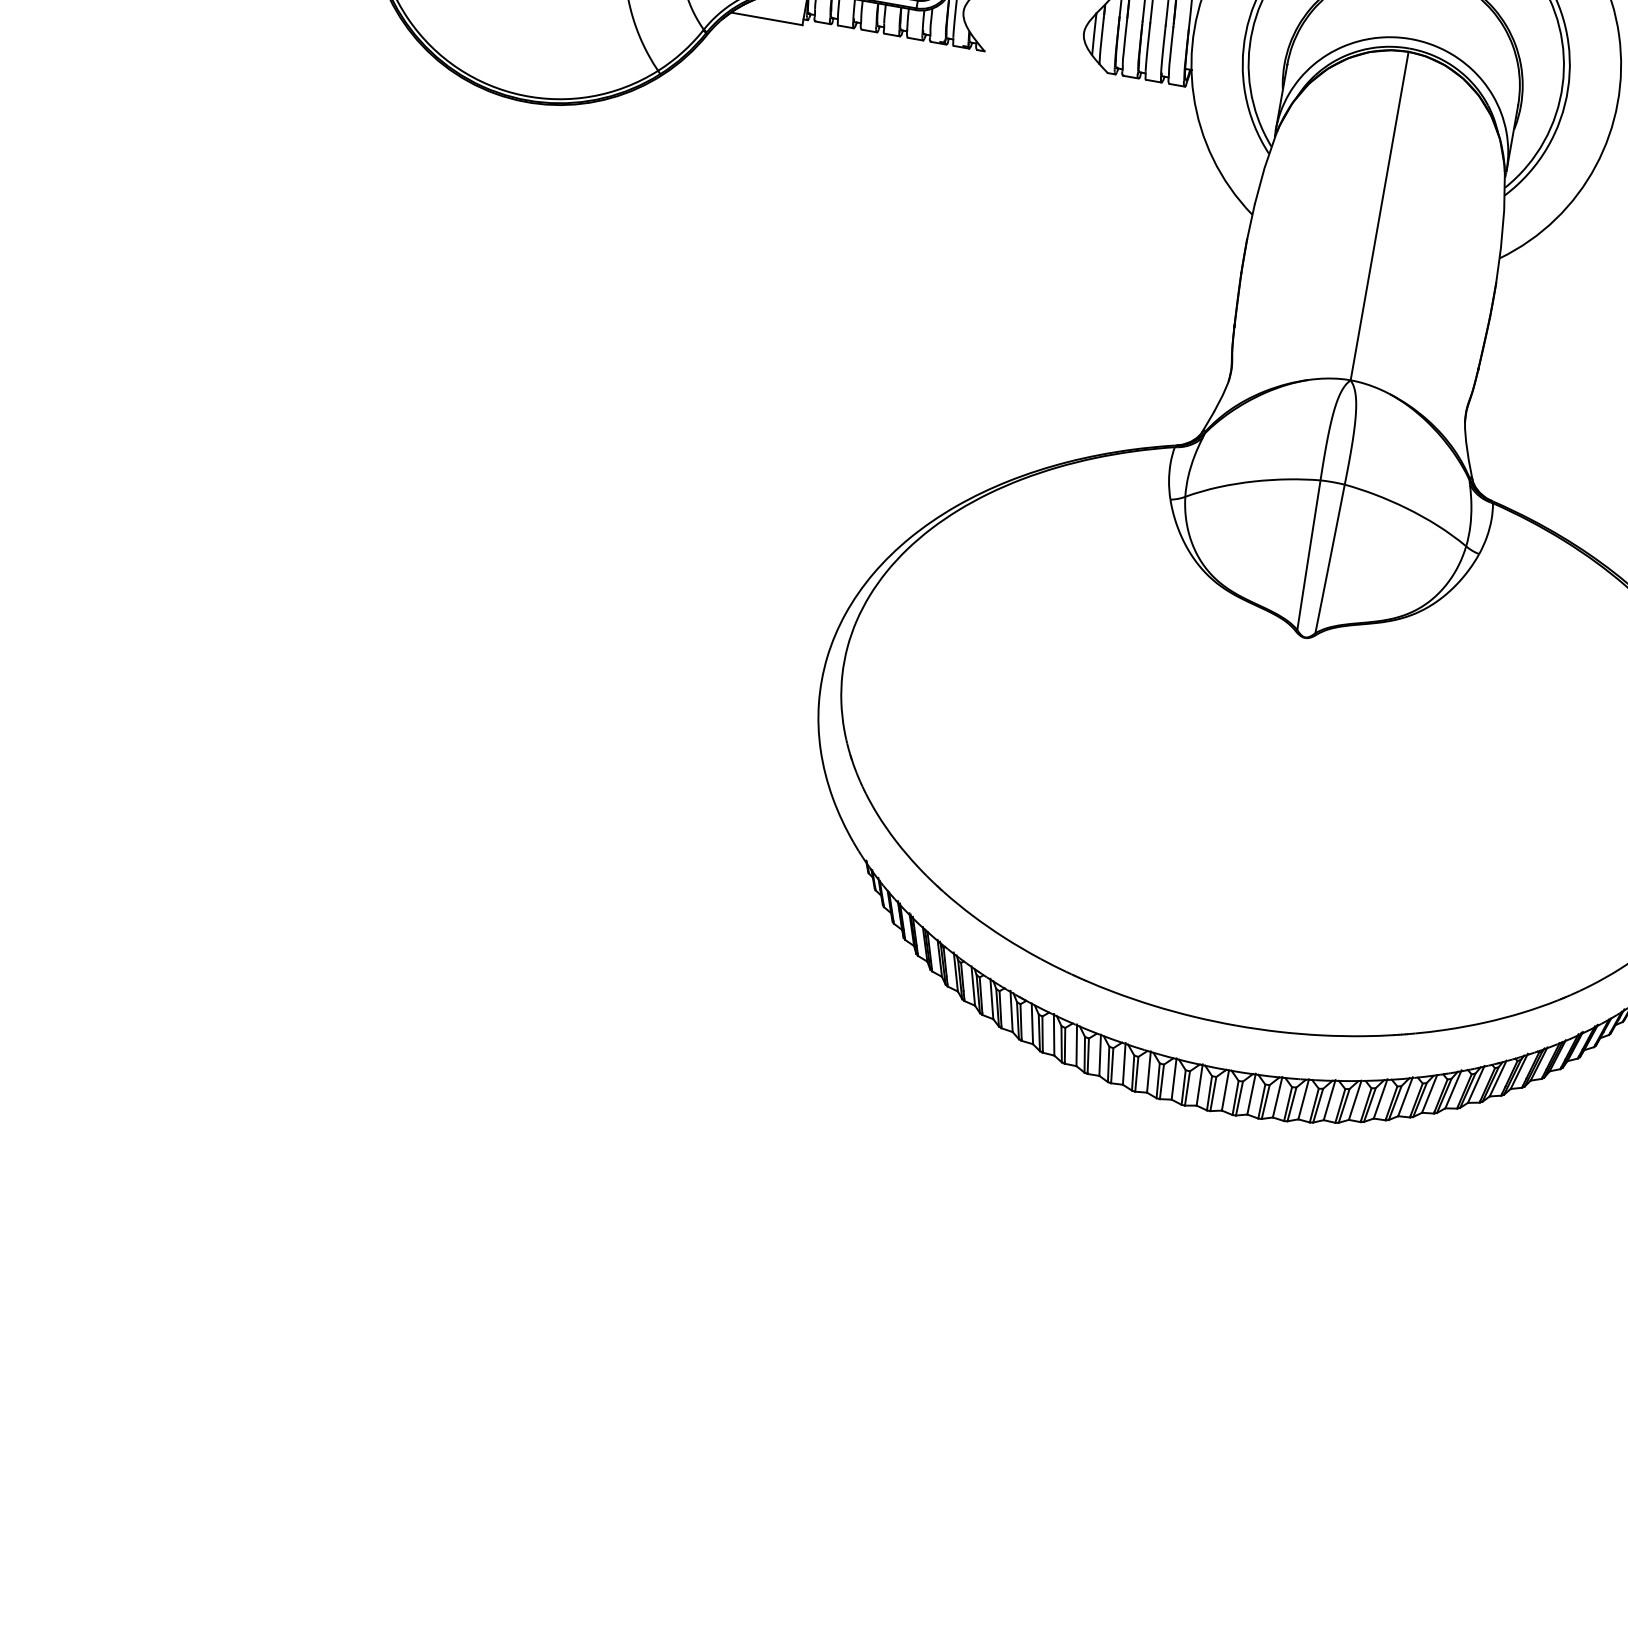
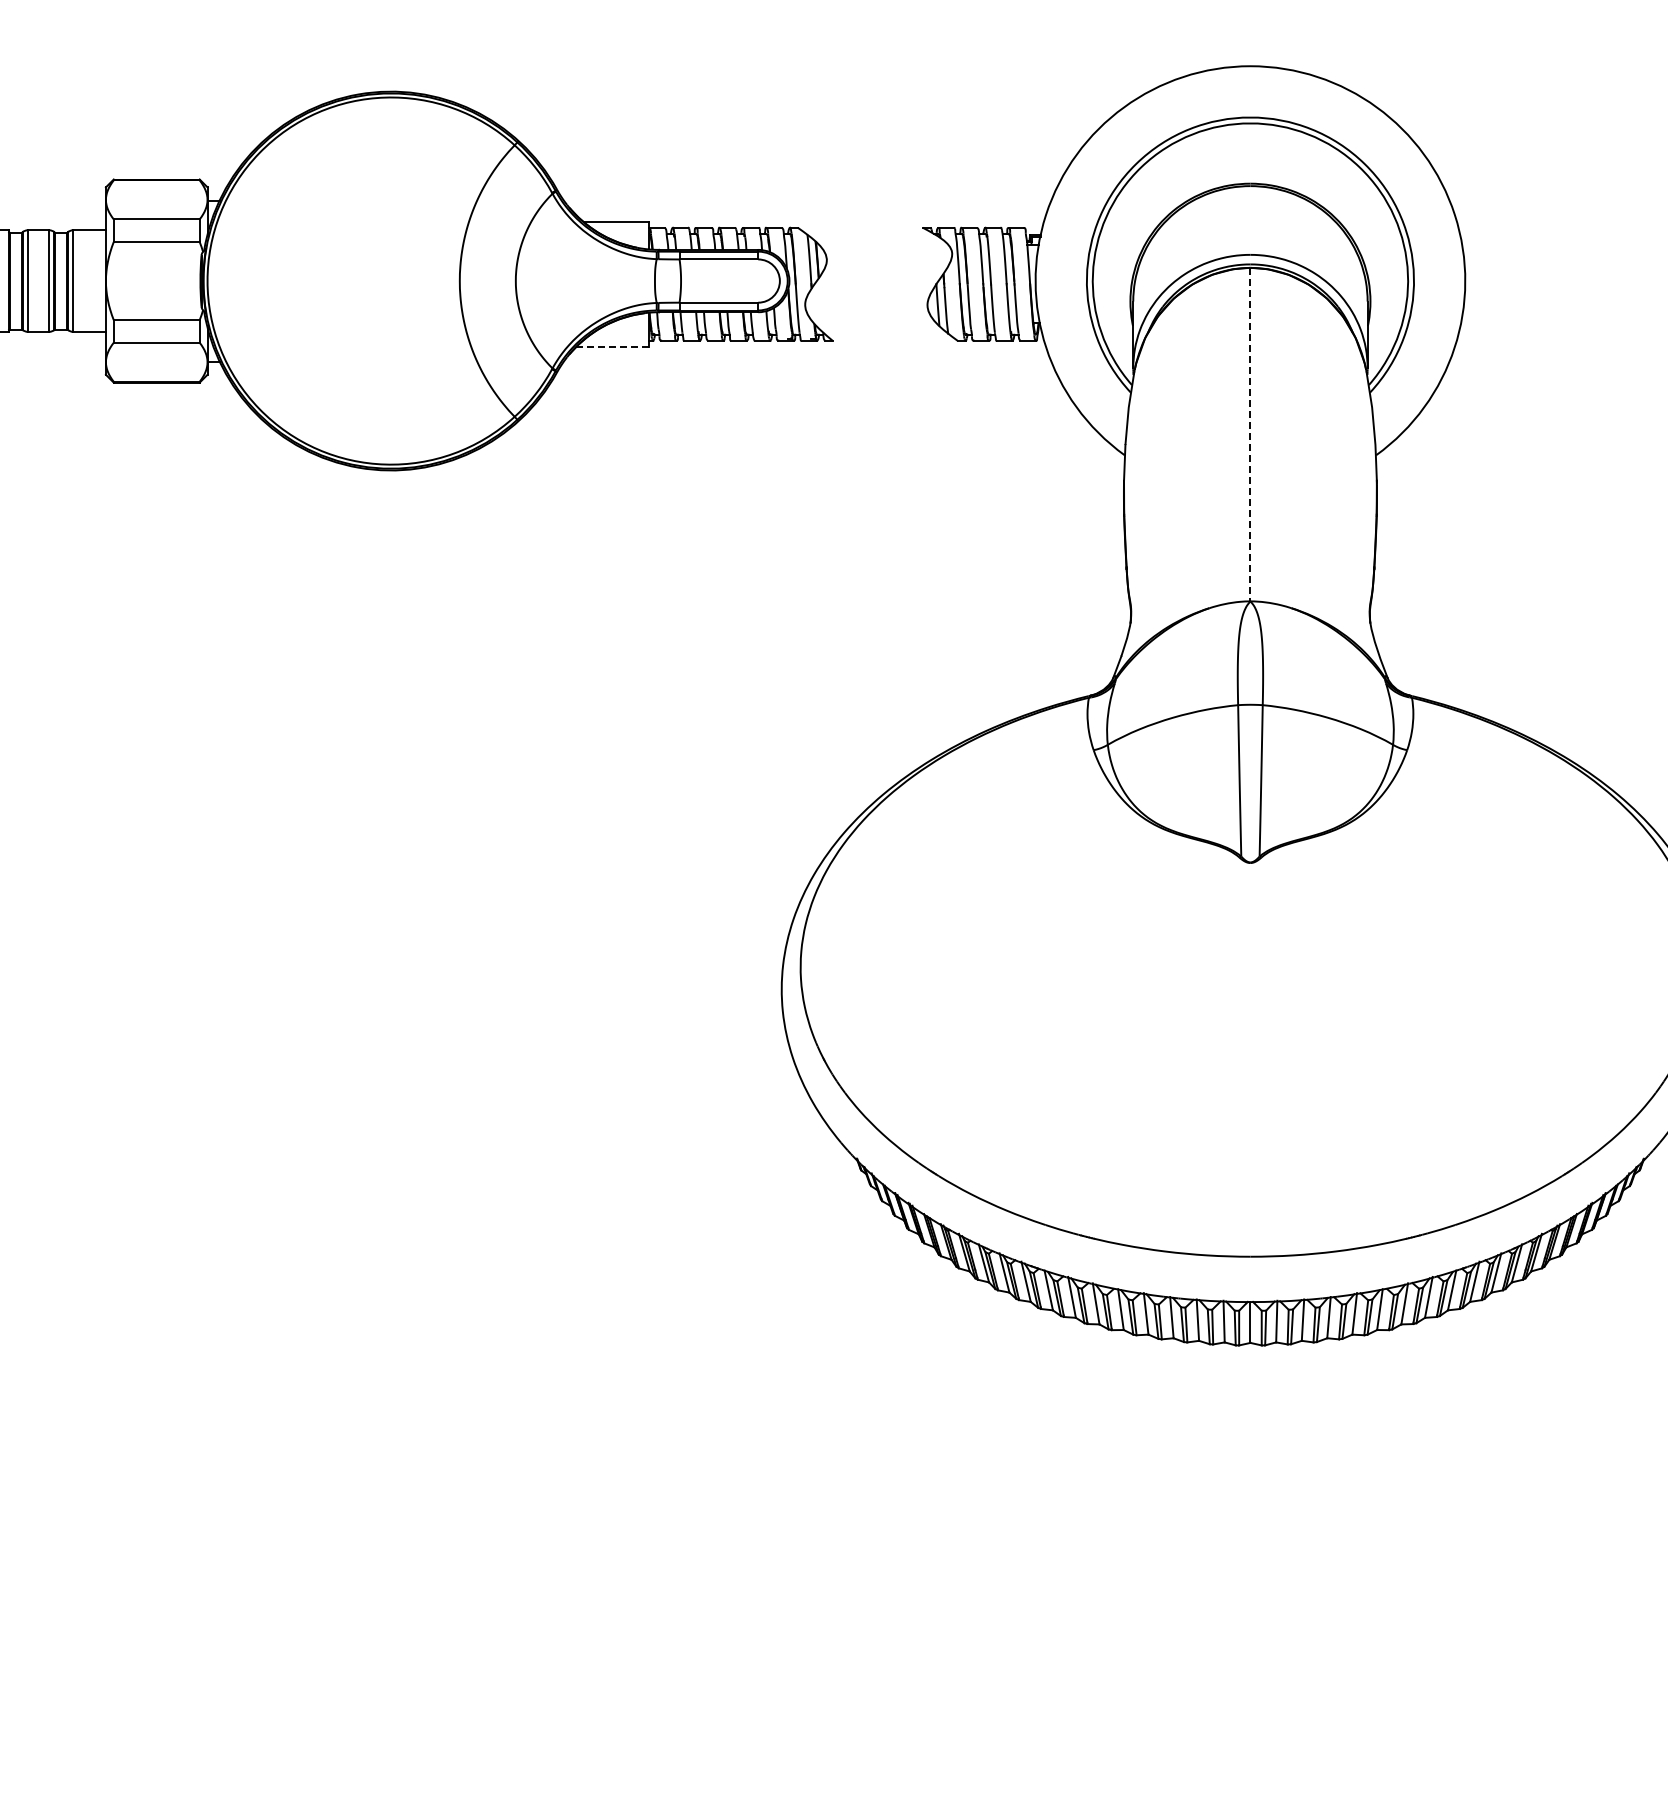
line: (766, 18) -> (612, 346), solid -> dashed
line: (1379, 215) -> (1250, 434), solid -> dashed

